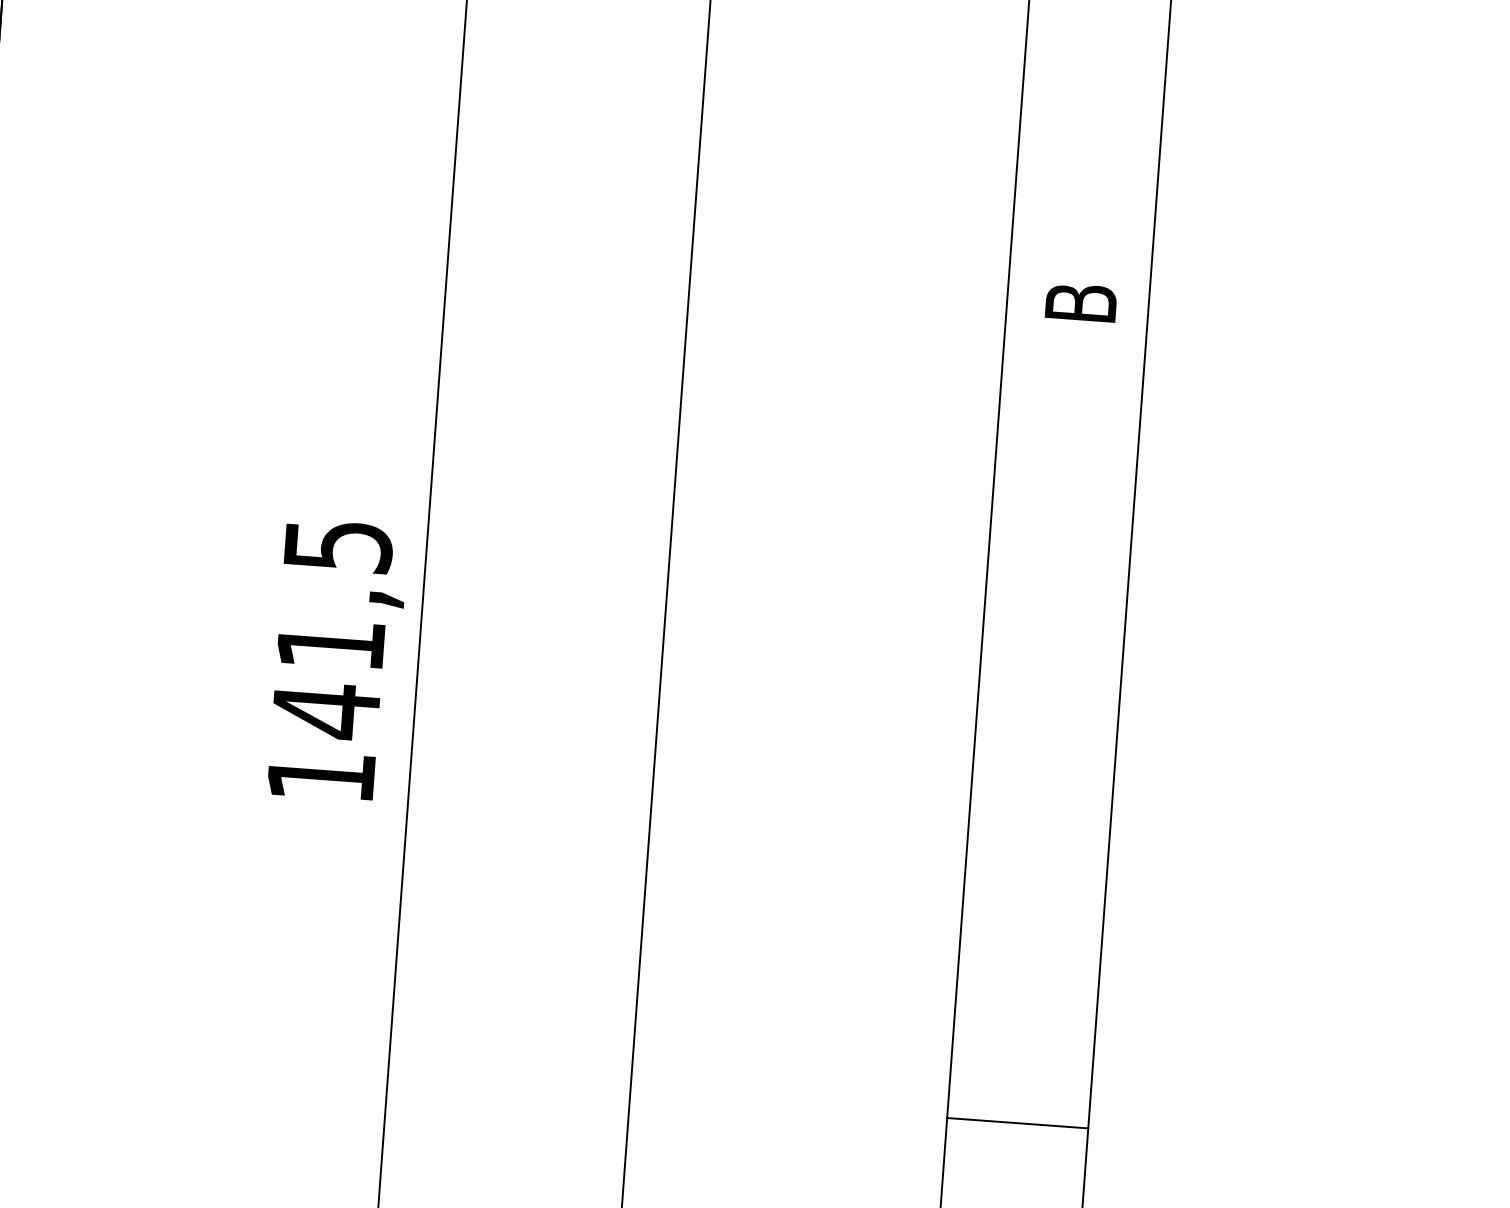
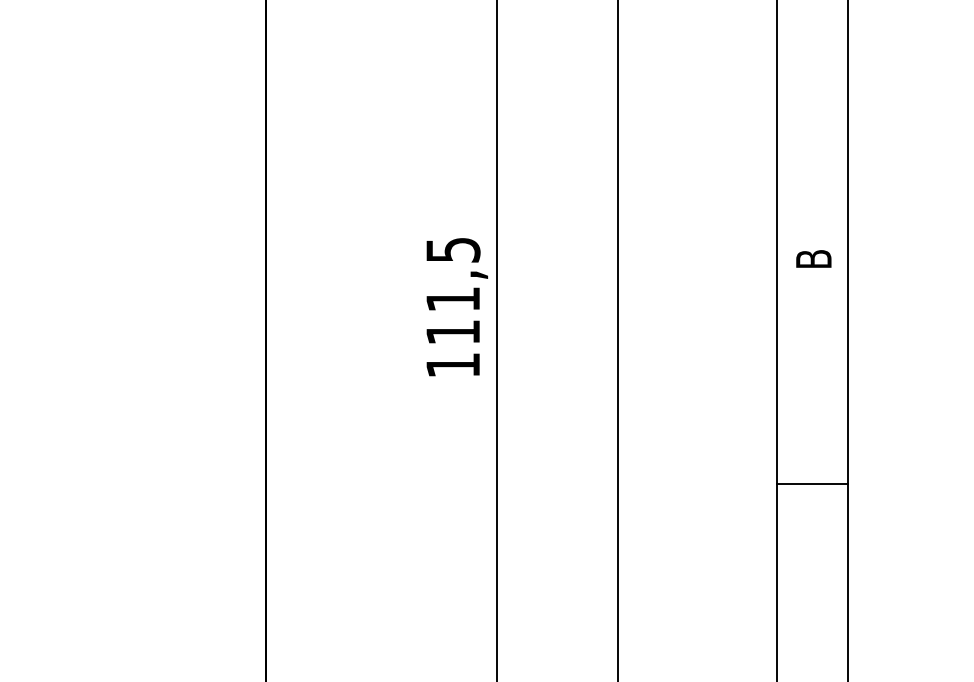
text: (1080, 301) -> (813, 258), moved
text: (324, 710) -> (452, 332), 141,5 -> 111,5
line: (1016, 1123) -> (811, 484), moved

